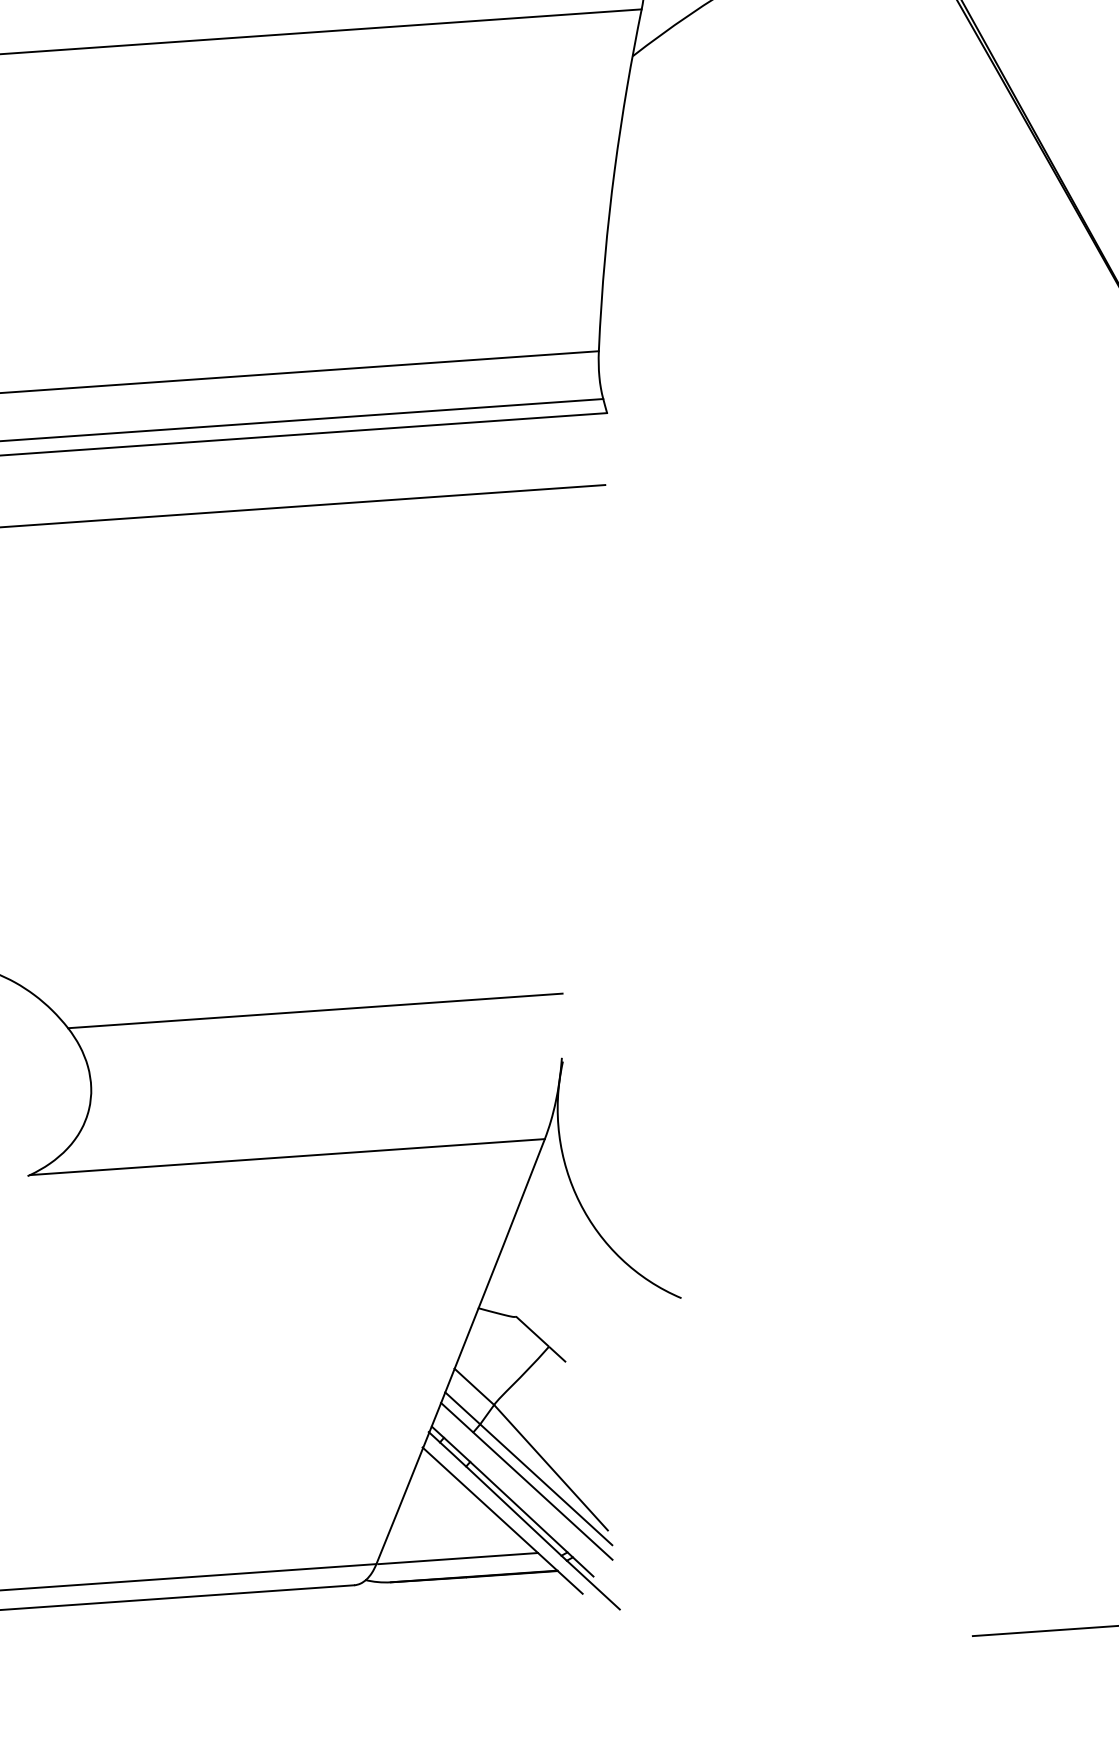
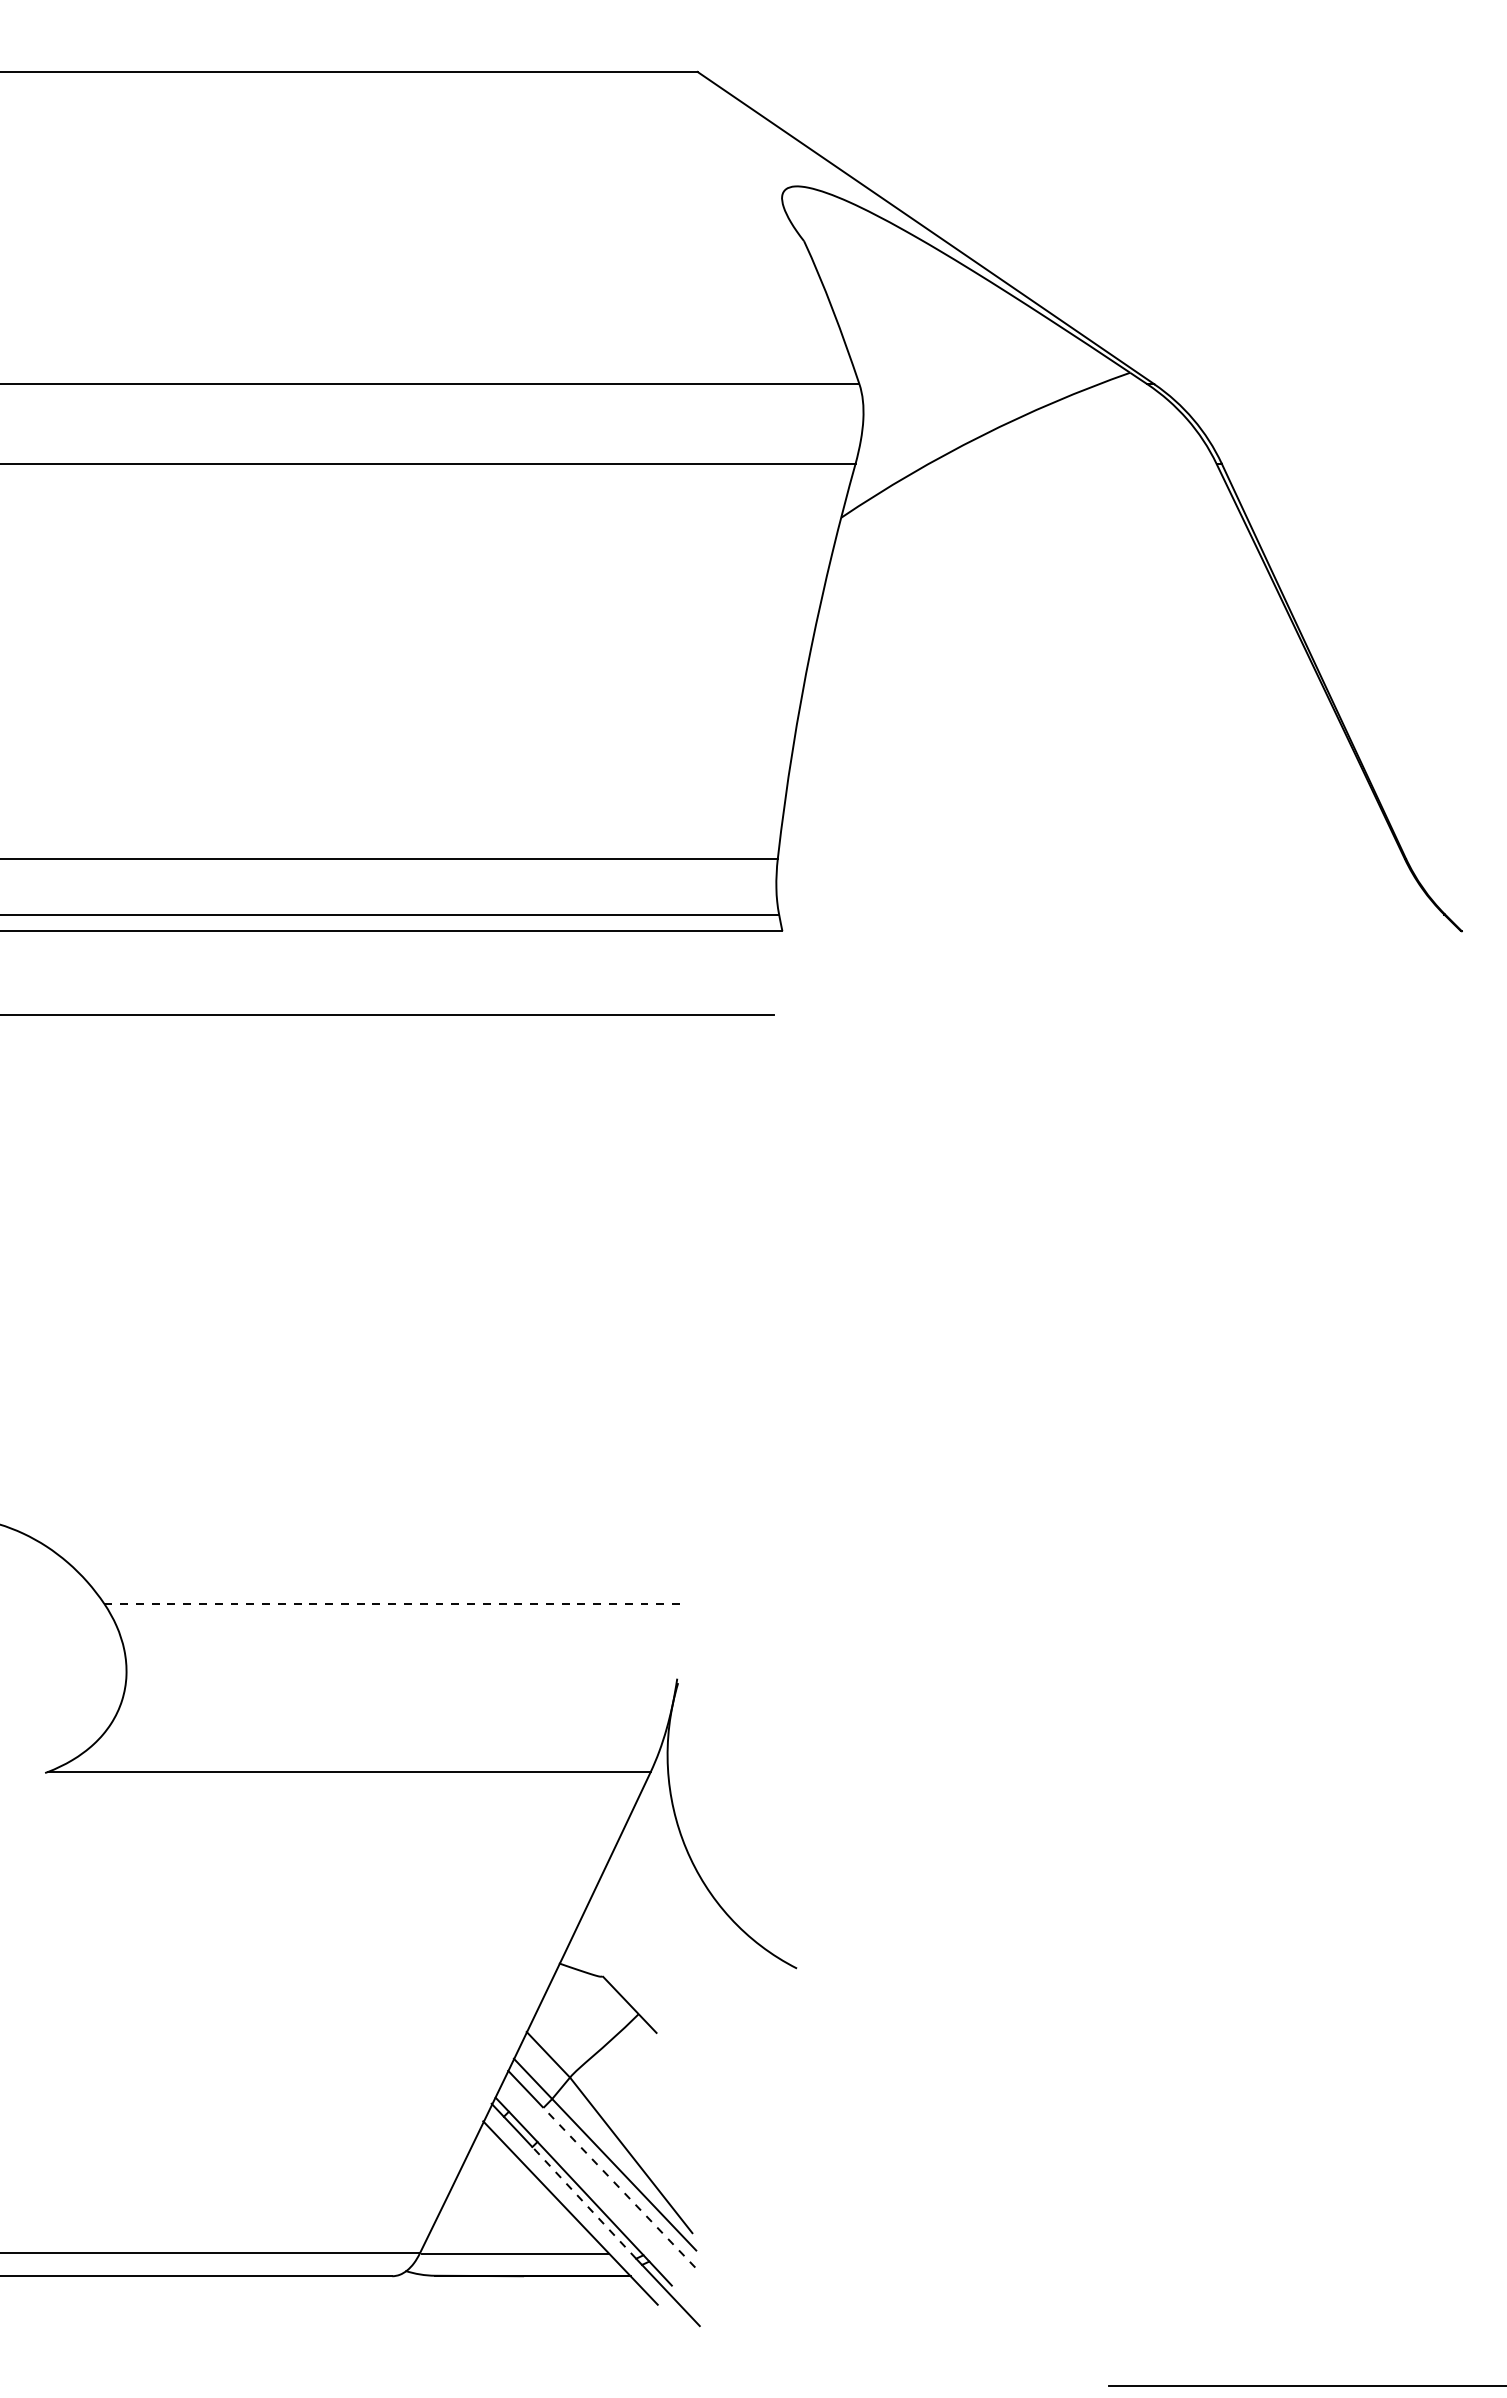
line: (315, 1010) -> (394, 1603), solid -> dashed
line: (542, 1495) -> (619, 2187), solid -> dashed
line: (513, 1510) -> (583, 2202), solid -> dashed

